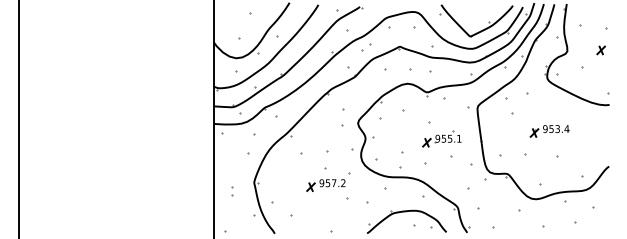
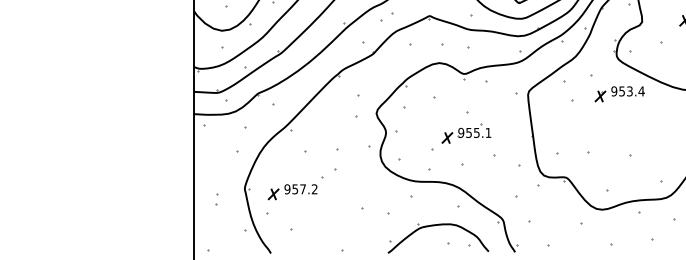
part: (549, 131) -> (619, 94), moved
part: (441, 138) -> (465, 132), moved
part: (328, 181) -> (295, 187), moved

